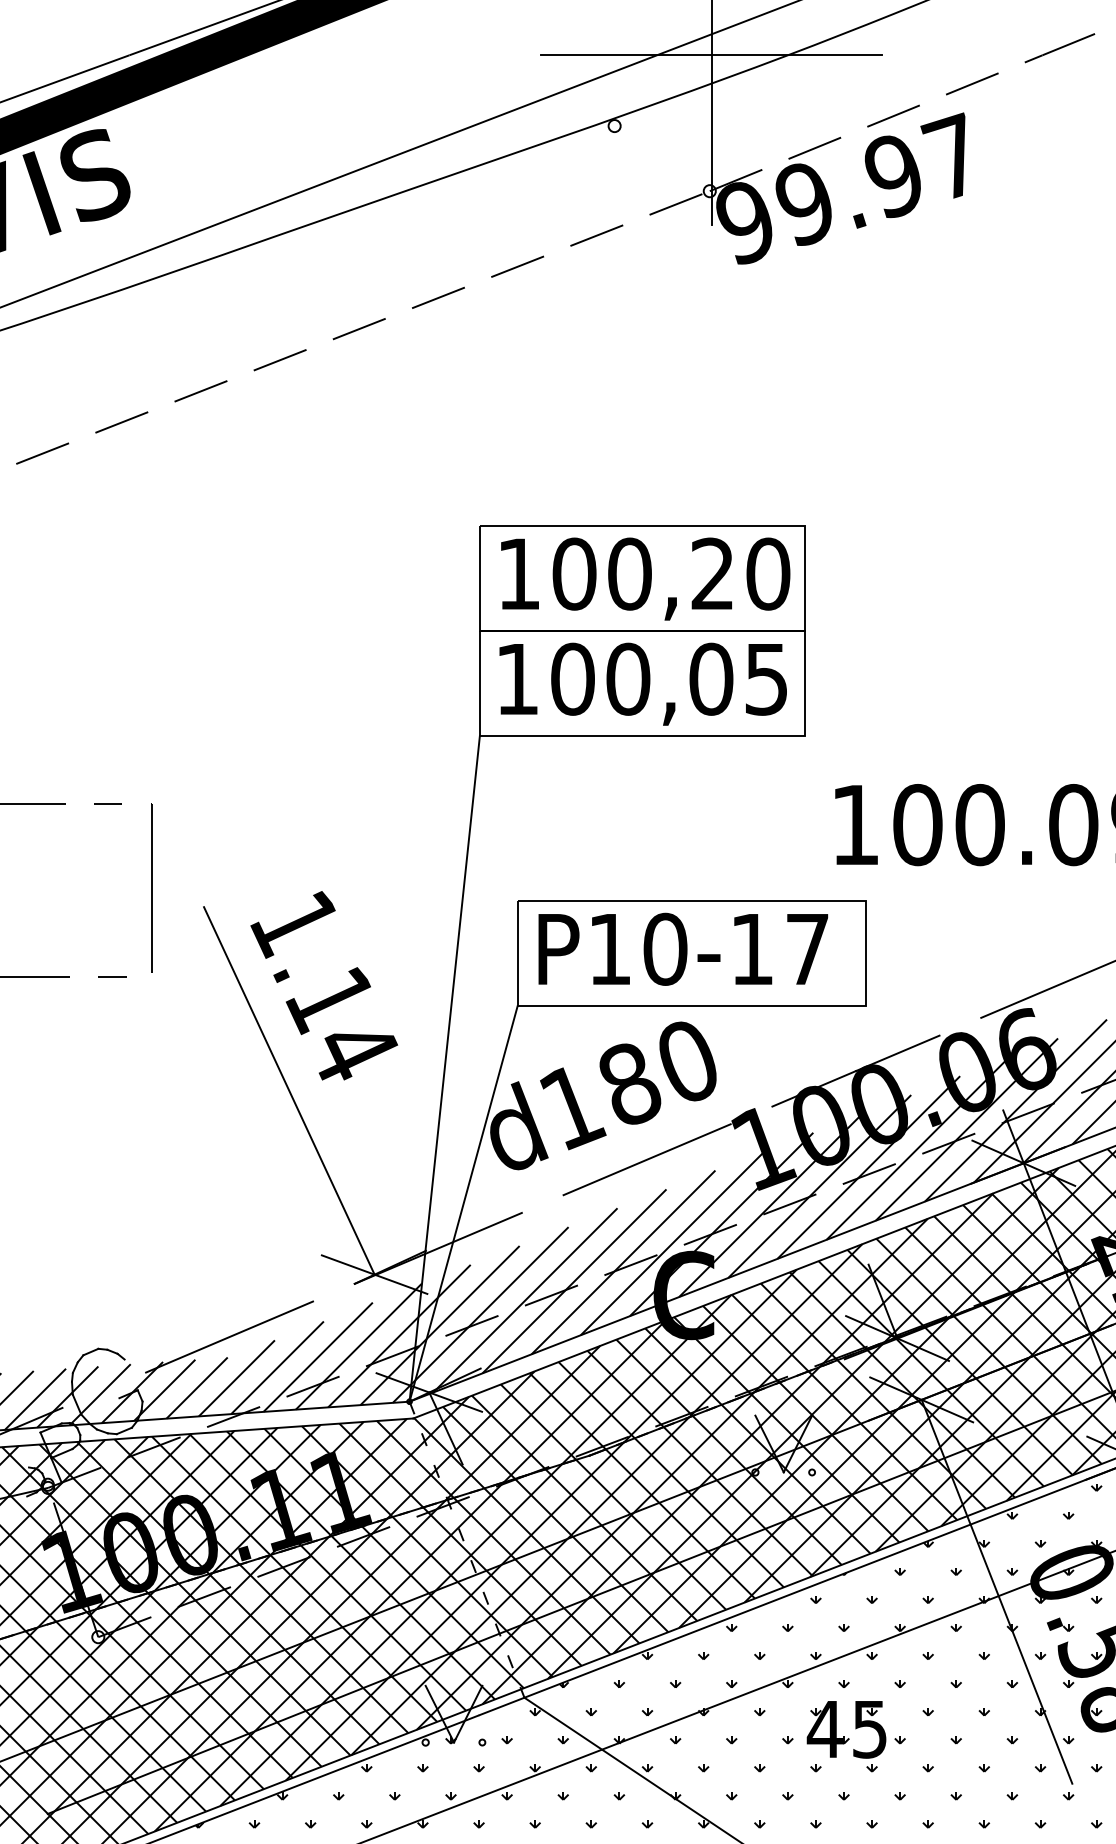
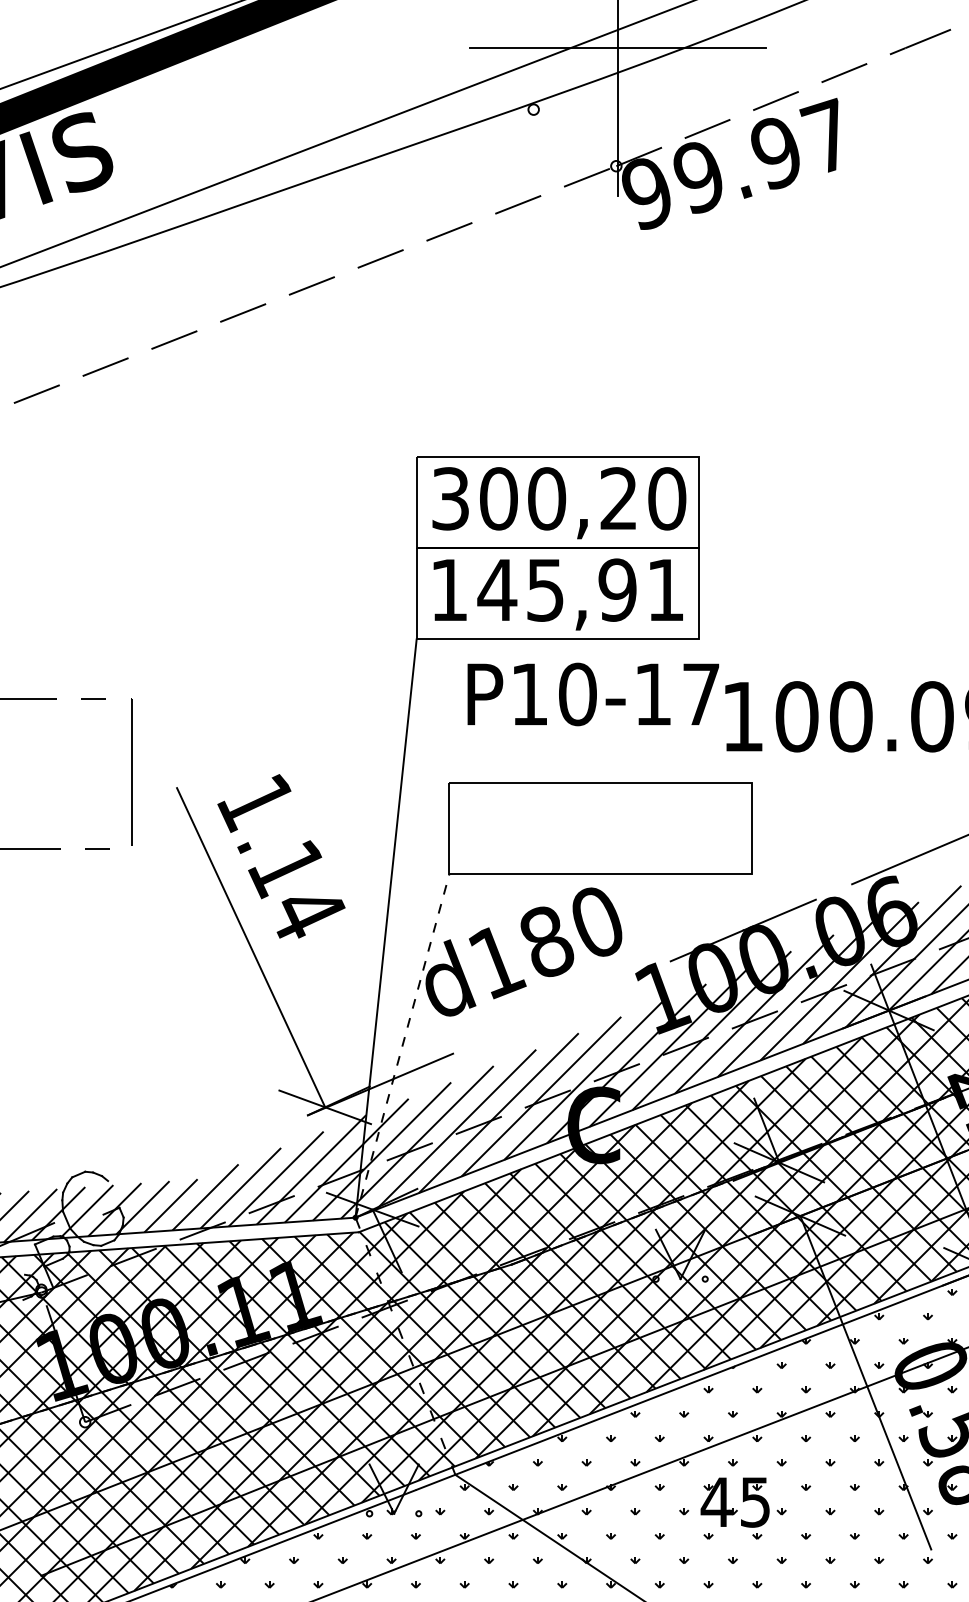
text: (518, 573) -> (450, 498), 100,20 -> 300,20
text: (667, 678) -> (579, 589), 100,05 -> 145,91
text: (683, 948) -> (593, 693), moved
line: (646, 1159) -> (561, 1007), removed
line: (463, 1203) -> (402, 1045), solid -> dashed
line: (229, 1336) -> (199, 1161), removed

